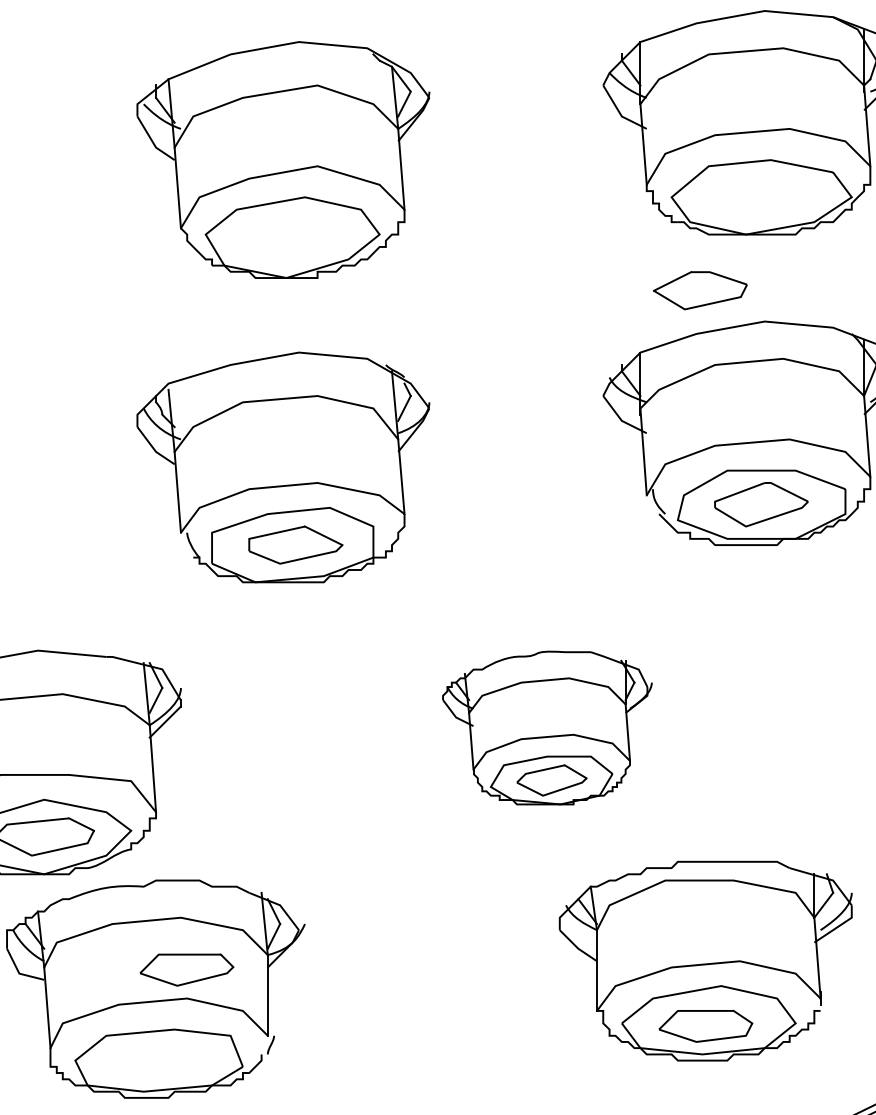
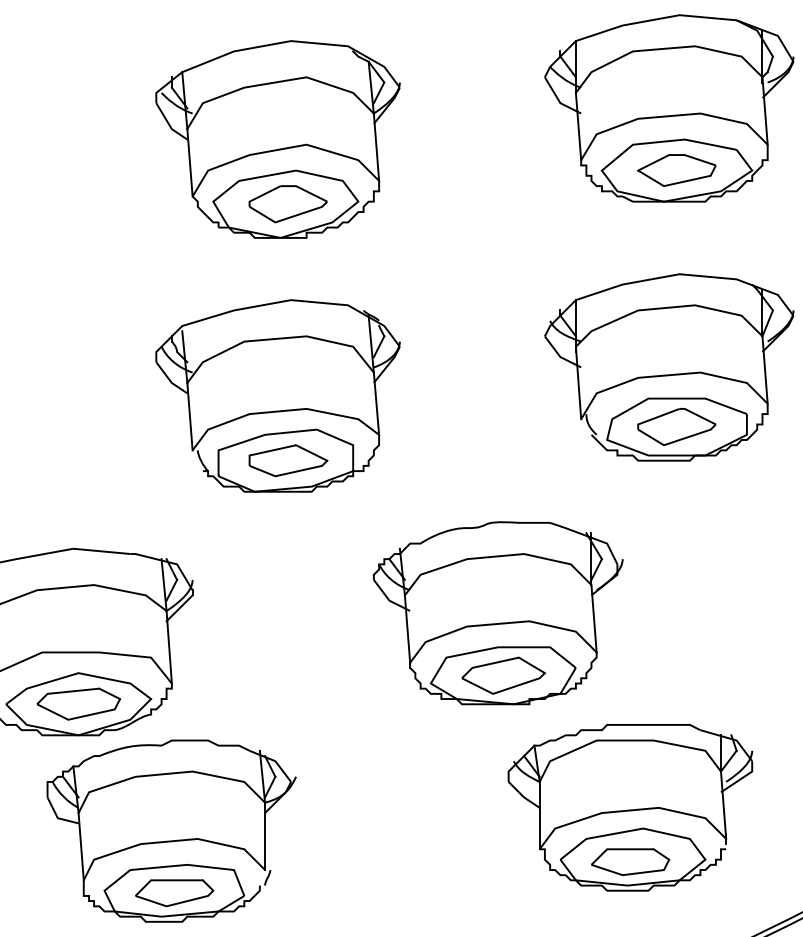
part: (294, 237) -> (287, 204), added
part: (699, 290) -> (676, 170), moved
part: (547, 728) -> (498, 613), size x1.43
part: (186, 970) -> (174, 893), moved

